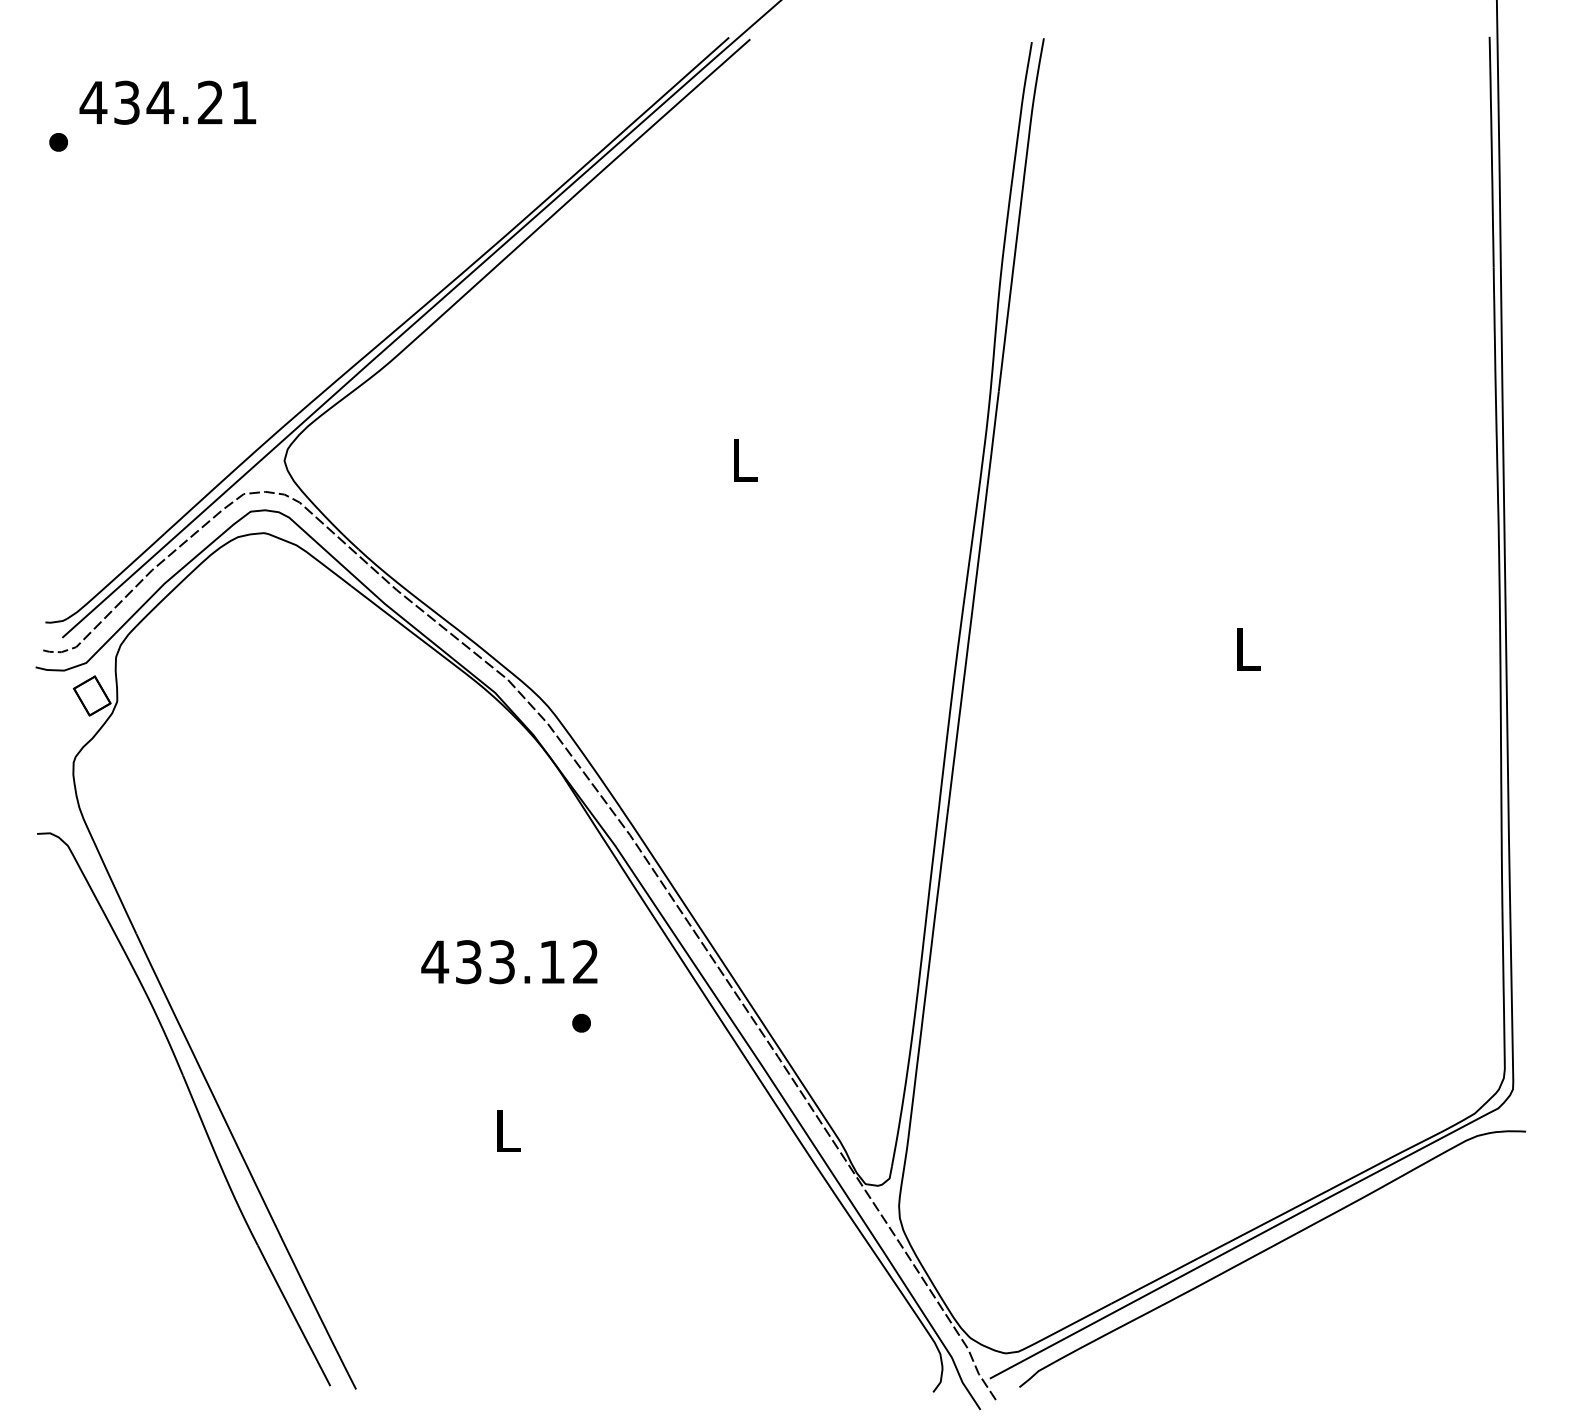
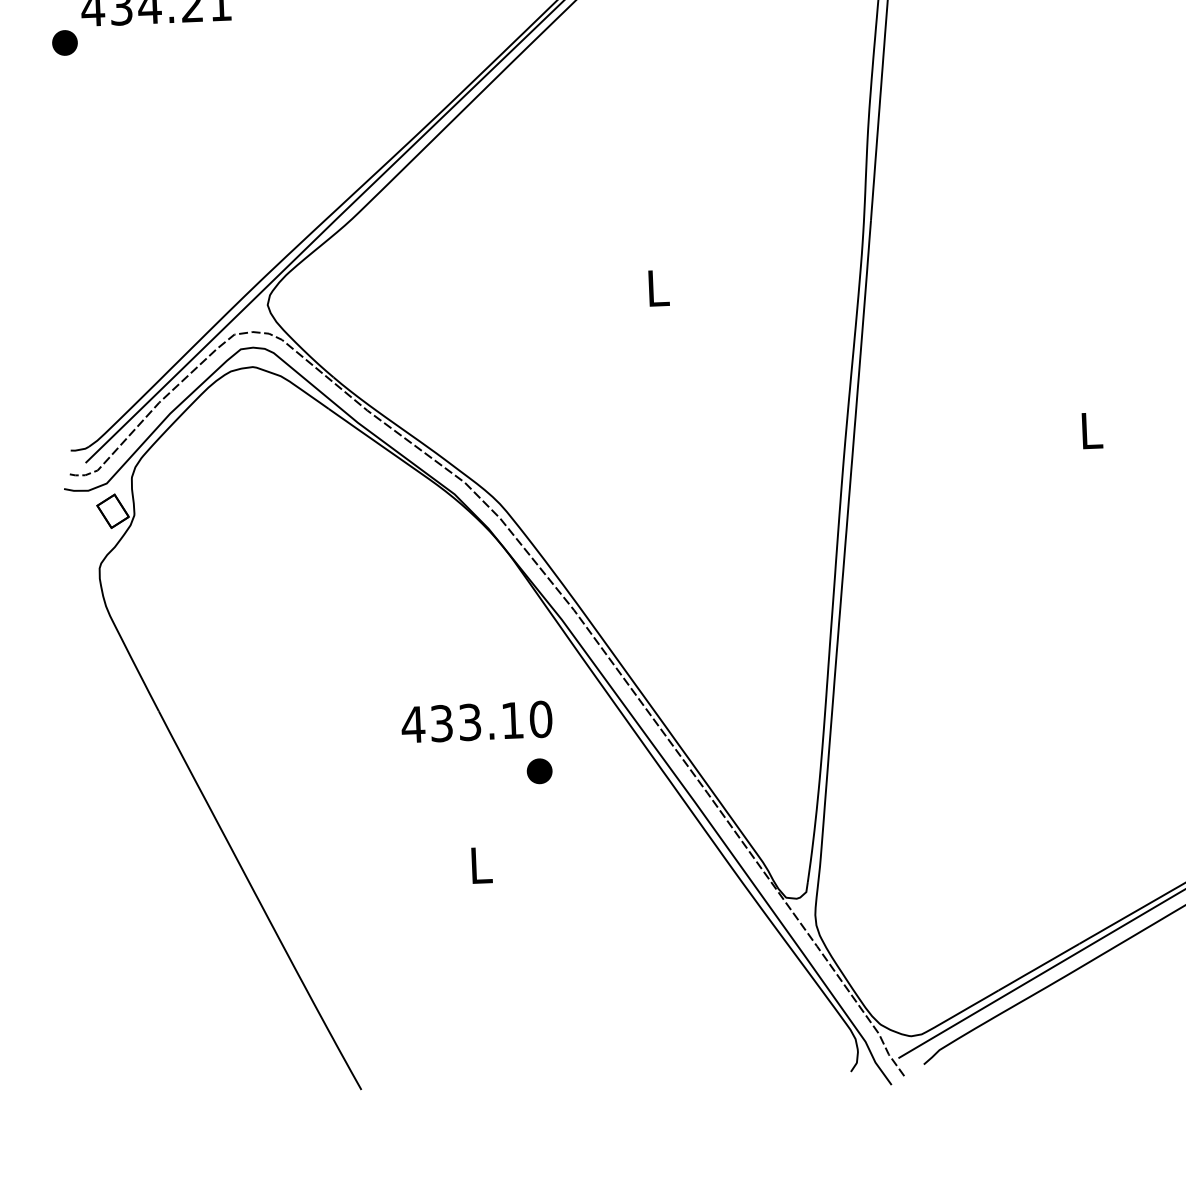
part: (58, 142) -> (64, 43), size x1.6
text: (585, 962) -> (540, 719), 433.12 -> 433.10
part: (581, 1023) -> (539, 771), size x1.6
part: (194, 1106) -> (214, 855), removed

